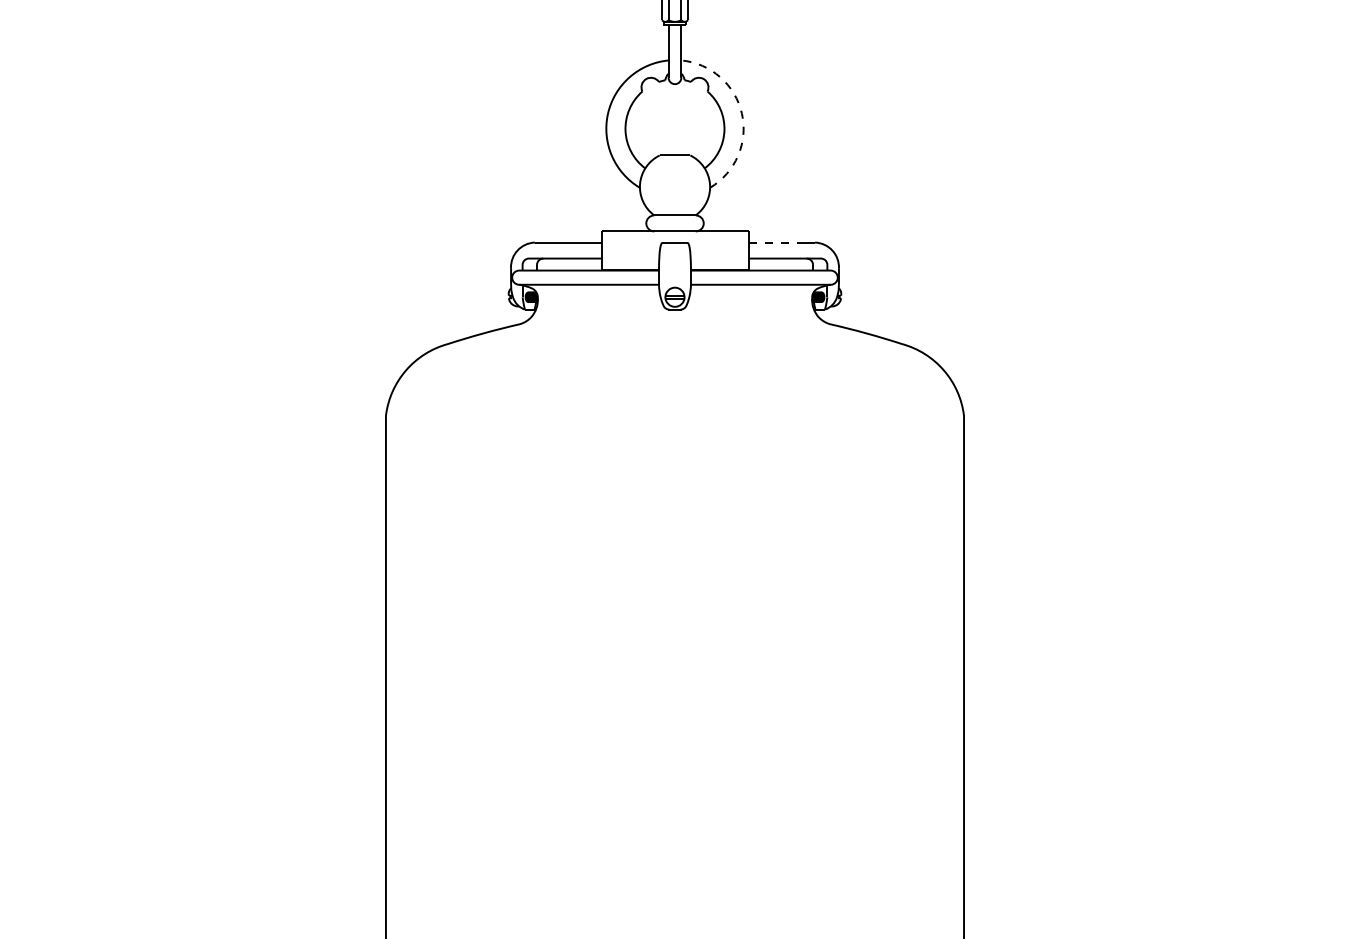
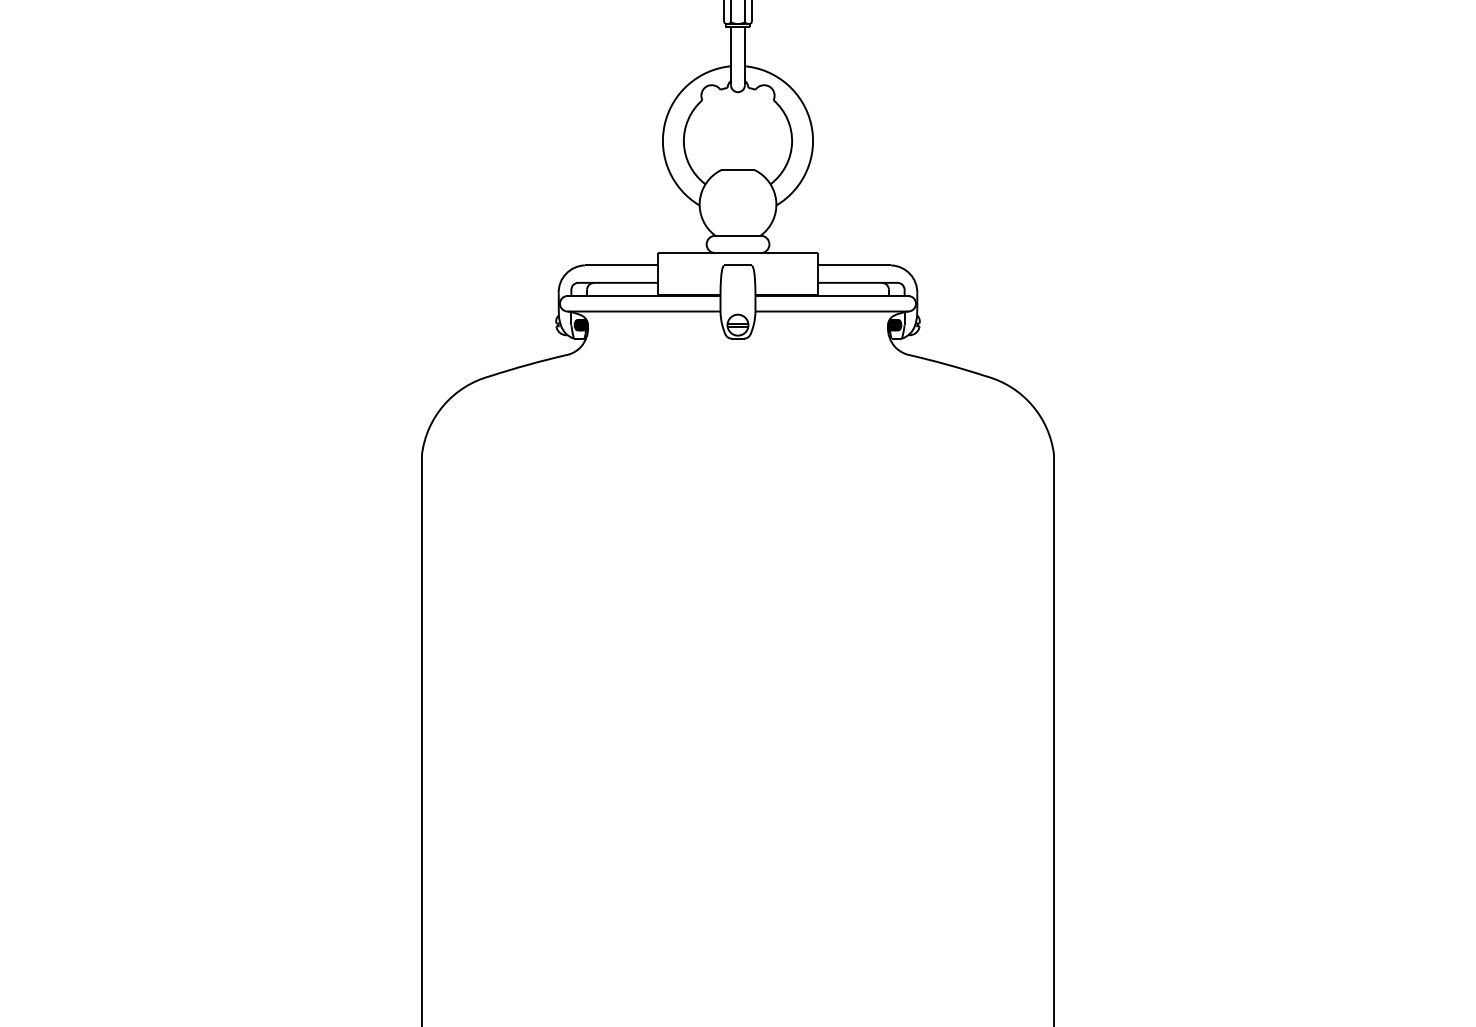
arc: (741, 113) -> (810, 124), dashed -> solid
line: (774, 242) -> (846, 265), dashed -> solid

